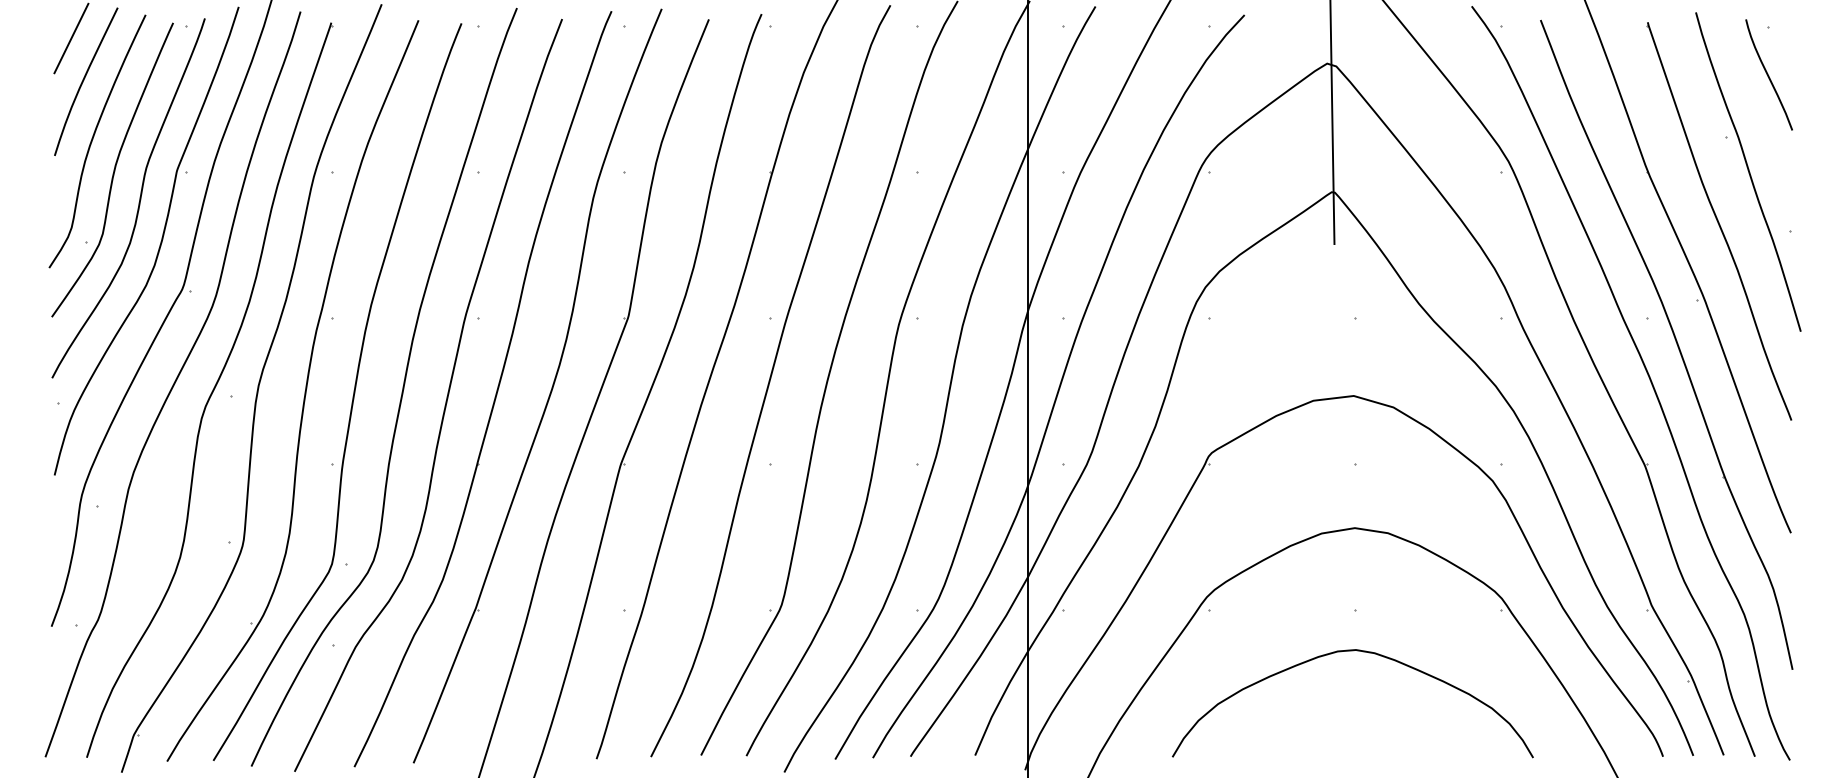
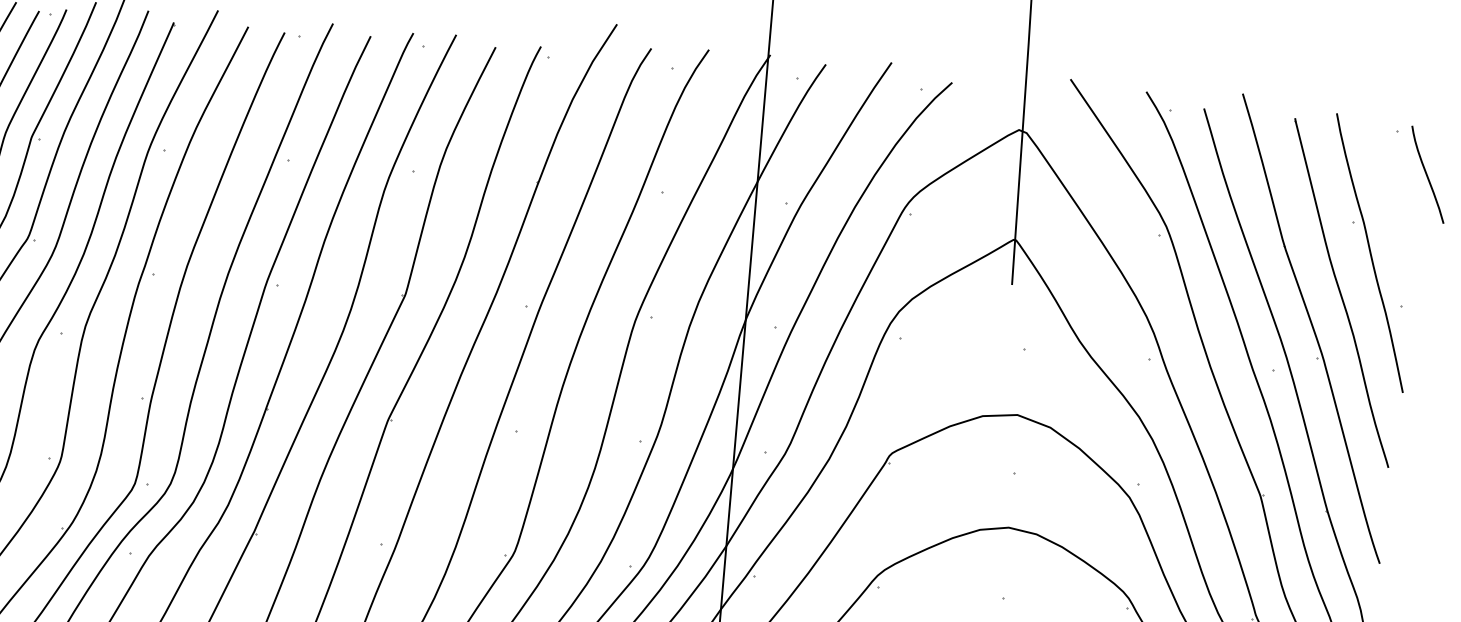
curve: (1768, 74) -> (1427, 174), moved

